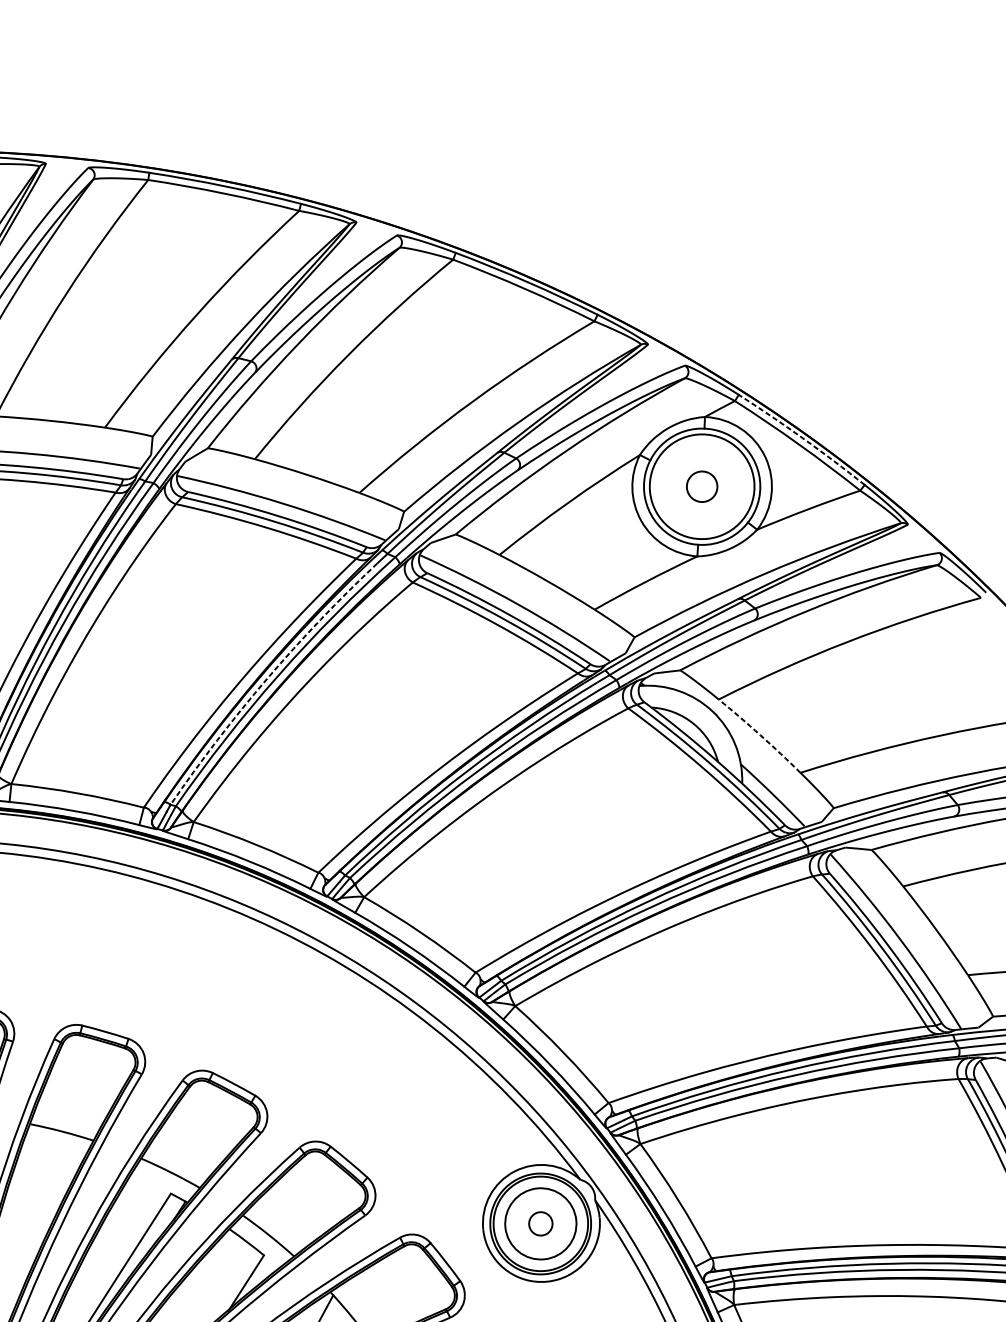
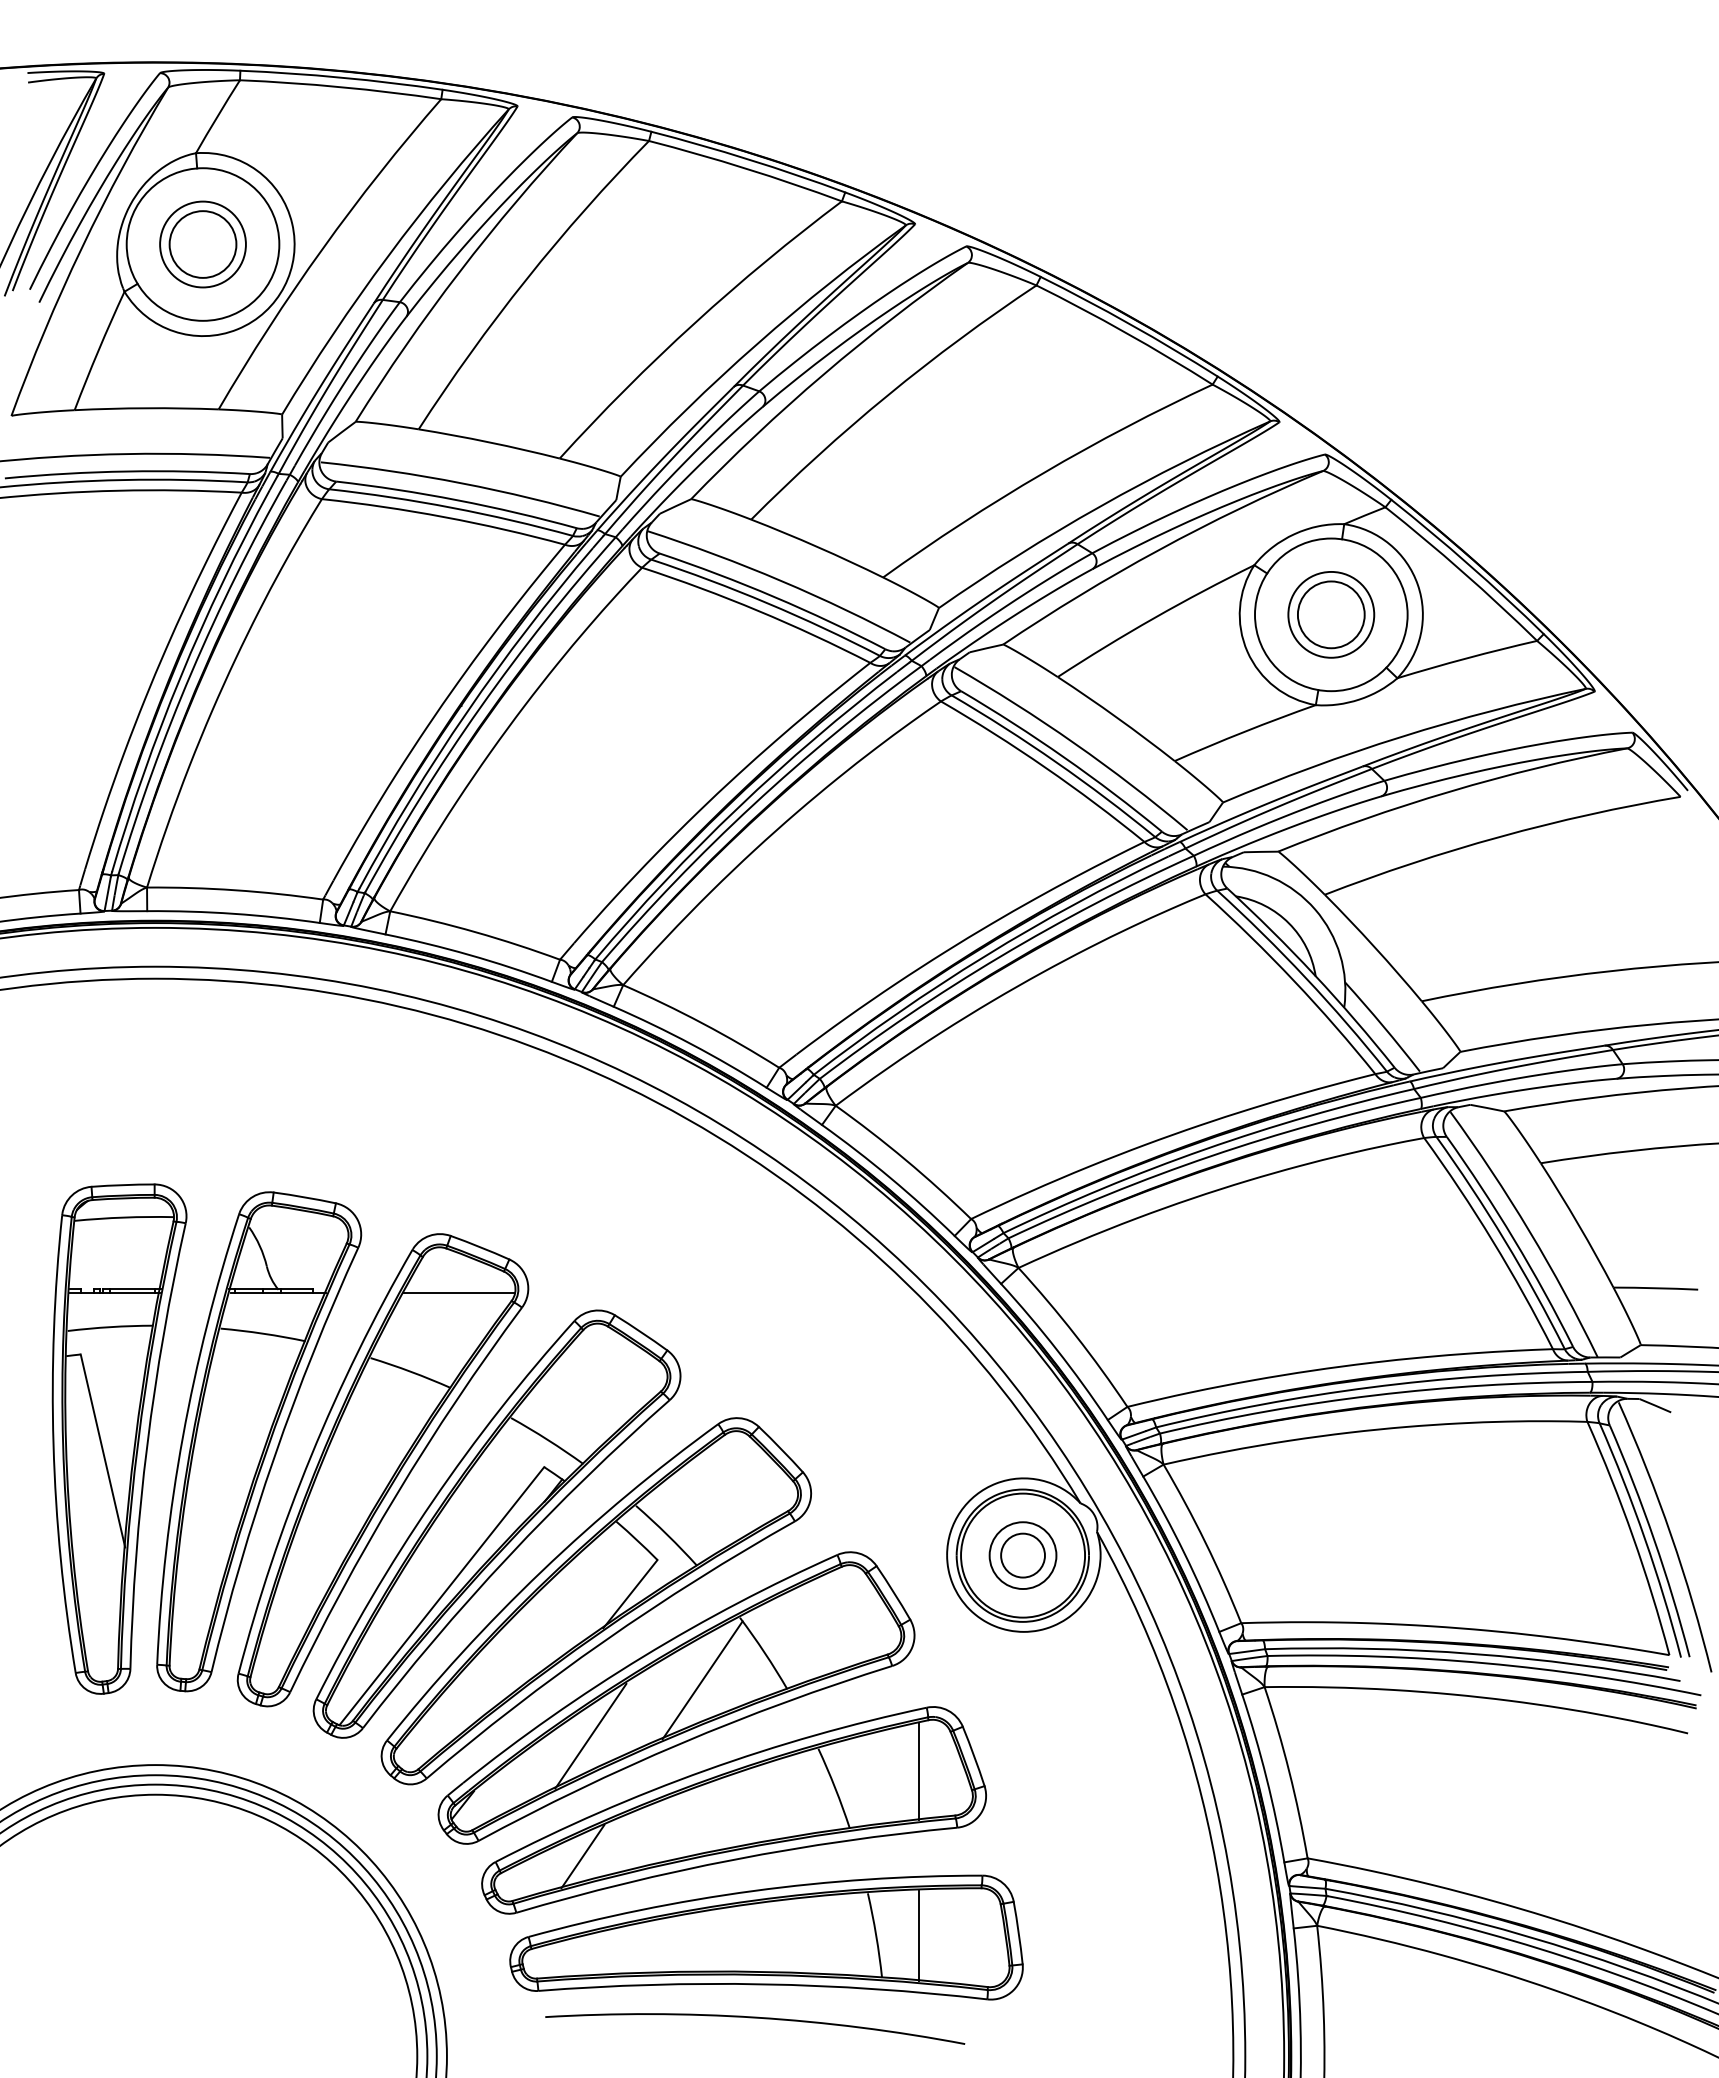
arc: (803, 438) -> (1469, 565), dashed -> solid
circle: (701, 486) -> (1330, 614), size x1.67
circle: (702, 486) -> (1331, 614), size x0.62
arc: (267, 678) -> (738, 807), dashed -> solid
arc: (760, 734) -> (1374, 946), dashed -> solid
line: (93, 1068) -> (459, 1293), added
circle: (540, 1223) -> (1022, 1555), size x0.71
circle: (540, 1223) -> (1022, 1555), size x1.43

